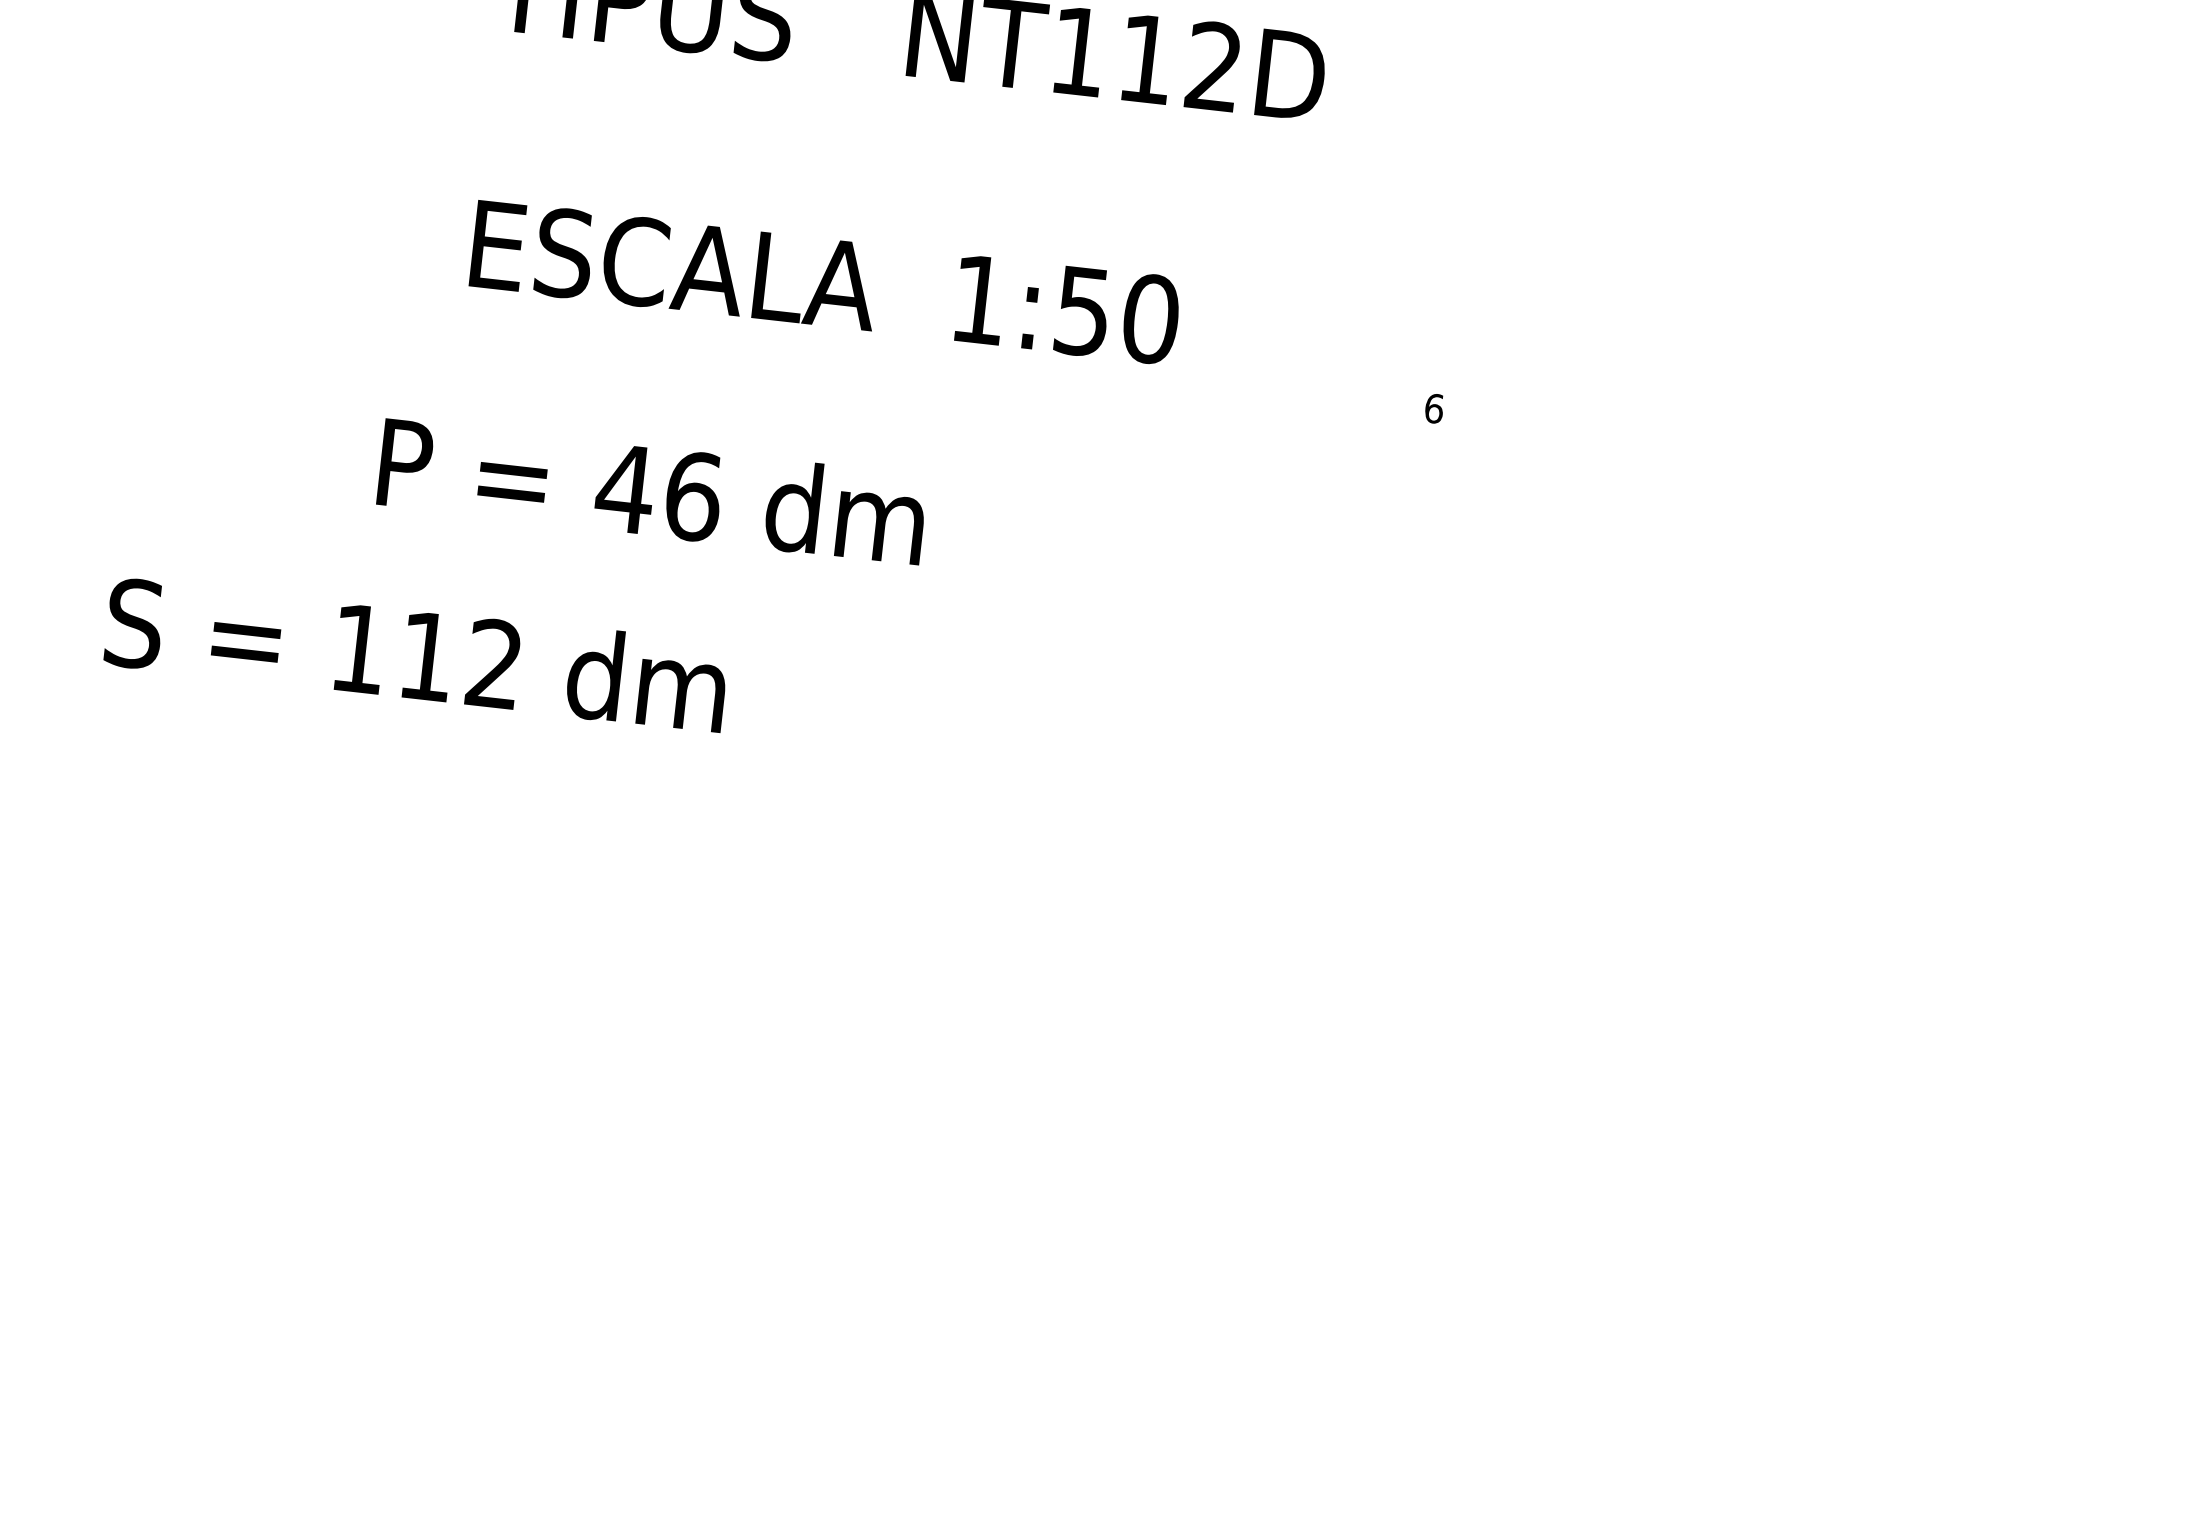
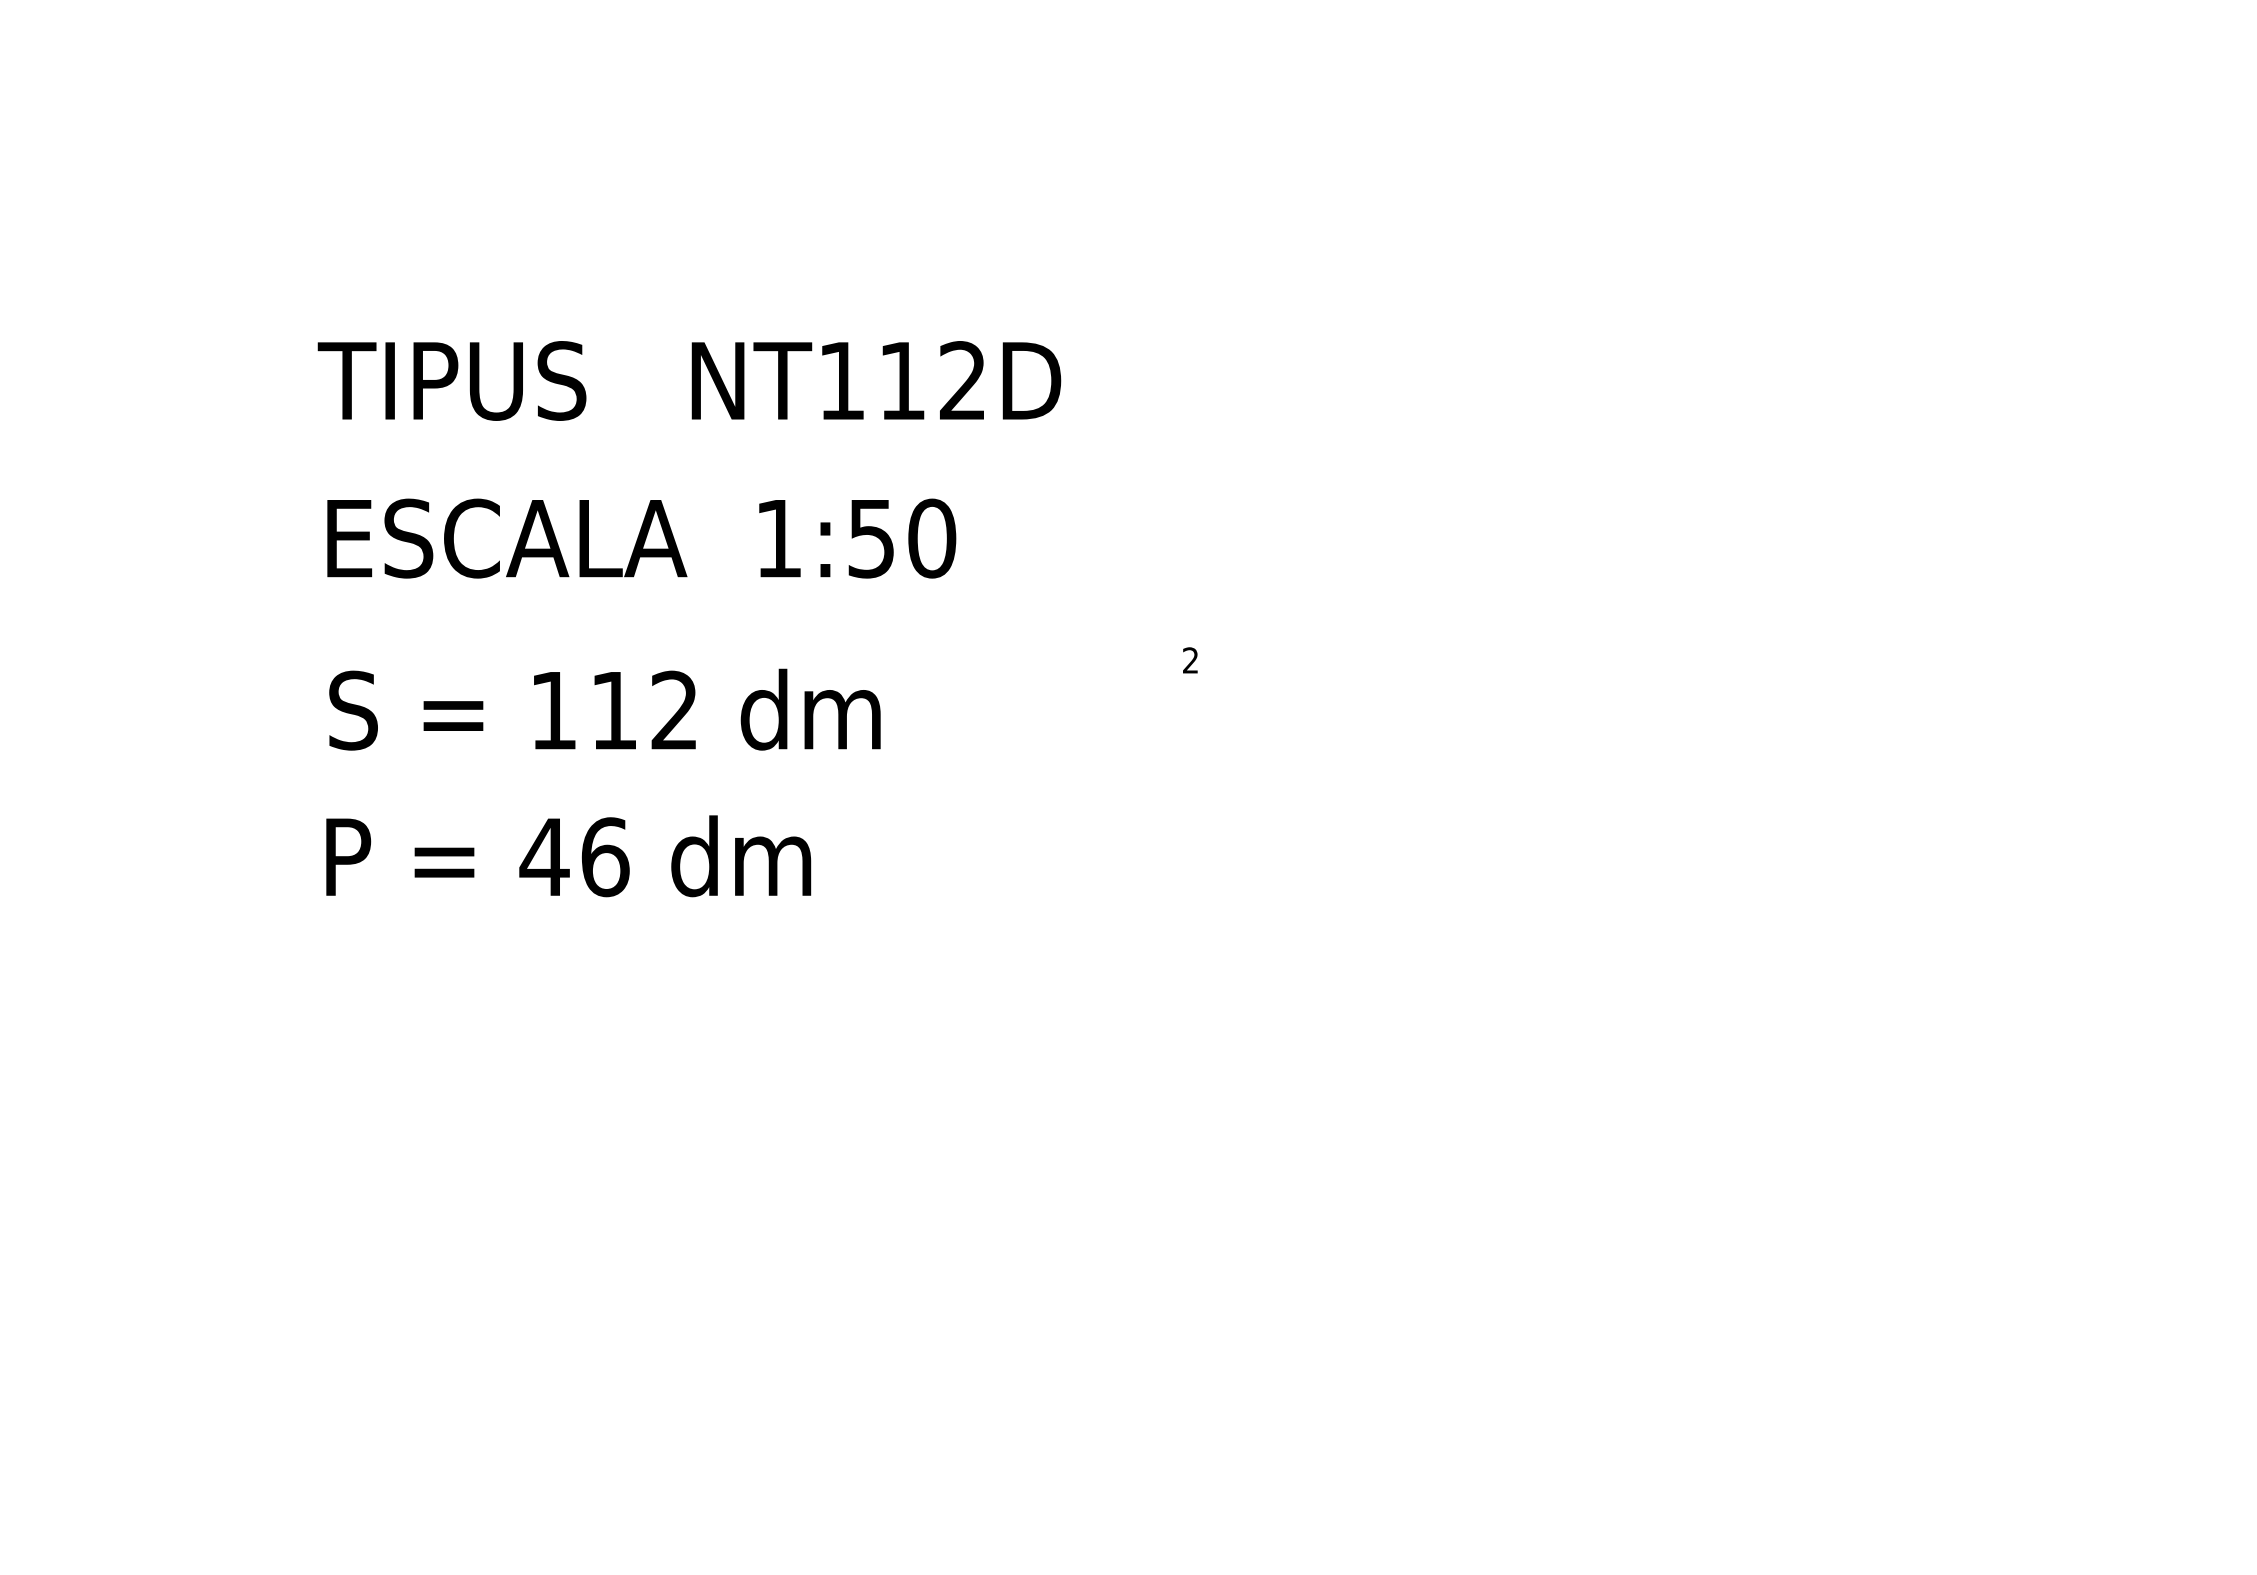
text: (825, 282) -> (641, 538), moved
text: (1434, 408) -> (1190, 660), 6 -> 2
text: (652, 491) -> (568, 856), moved
text: (416, 654) -> (604, 709), moved

